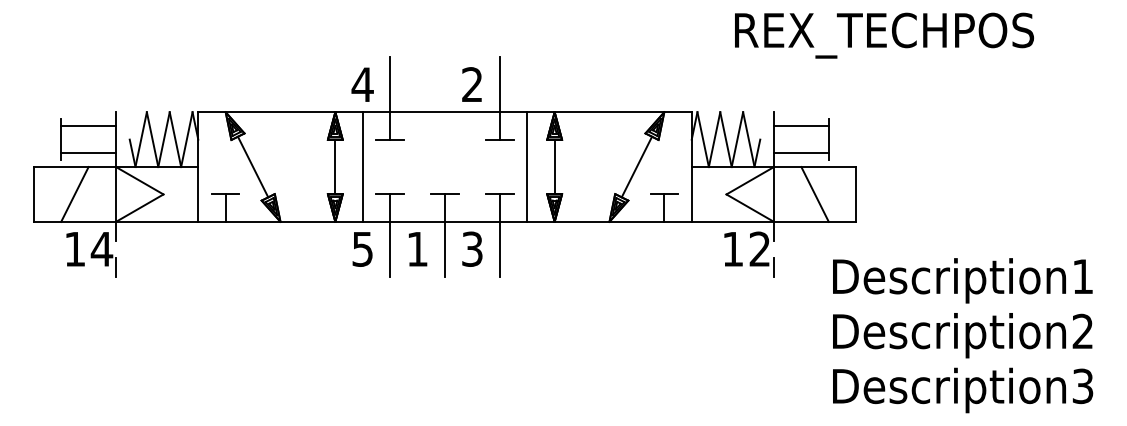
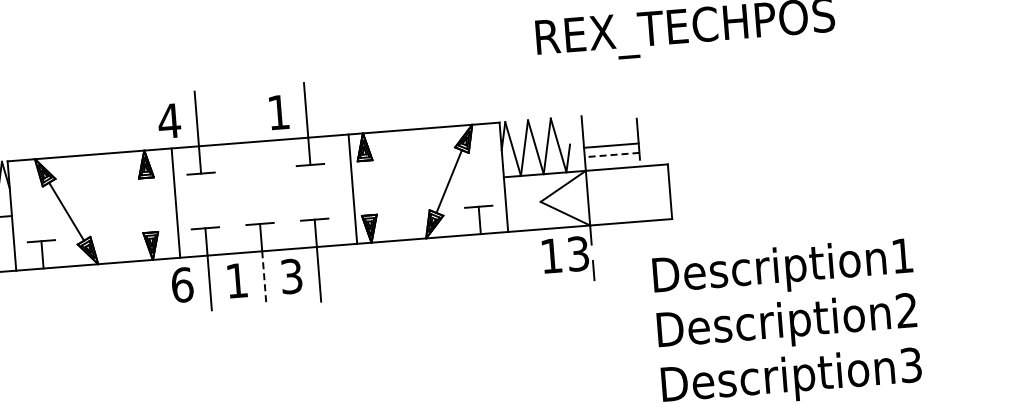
text: (471, 84) -> (277, 112), 2 -> 1
line: (800, 125) -> (610, 145), moved
line: (800, 153) -> (611, 155), solid -> dashed
line: (335, 166) -> (148, 204), removed
line: (527, 166) -> (353, 188), moved
line: (554, 166) -> (367, 187), removed
line: (814, 194) -> (628, 195), removed
text: (362, 248) -> (182, 284), 5 -> 6
text: (759, 248) -> (577, 253), 12 -> 13
line: (445, 249) -> (264, 278), solid -> dashed

